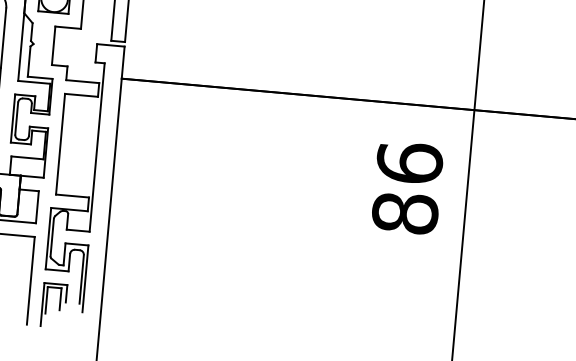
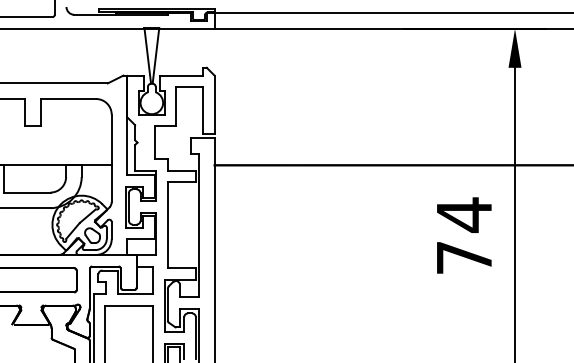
text: (407, 187) -> (464, 235), 86 -> 74

